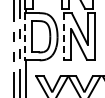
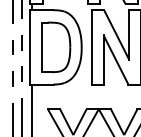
line: (24, 36) -> (29, 46), dashed -> solid
line: (64, 36) -> (92, 46), dashed -> solid

